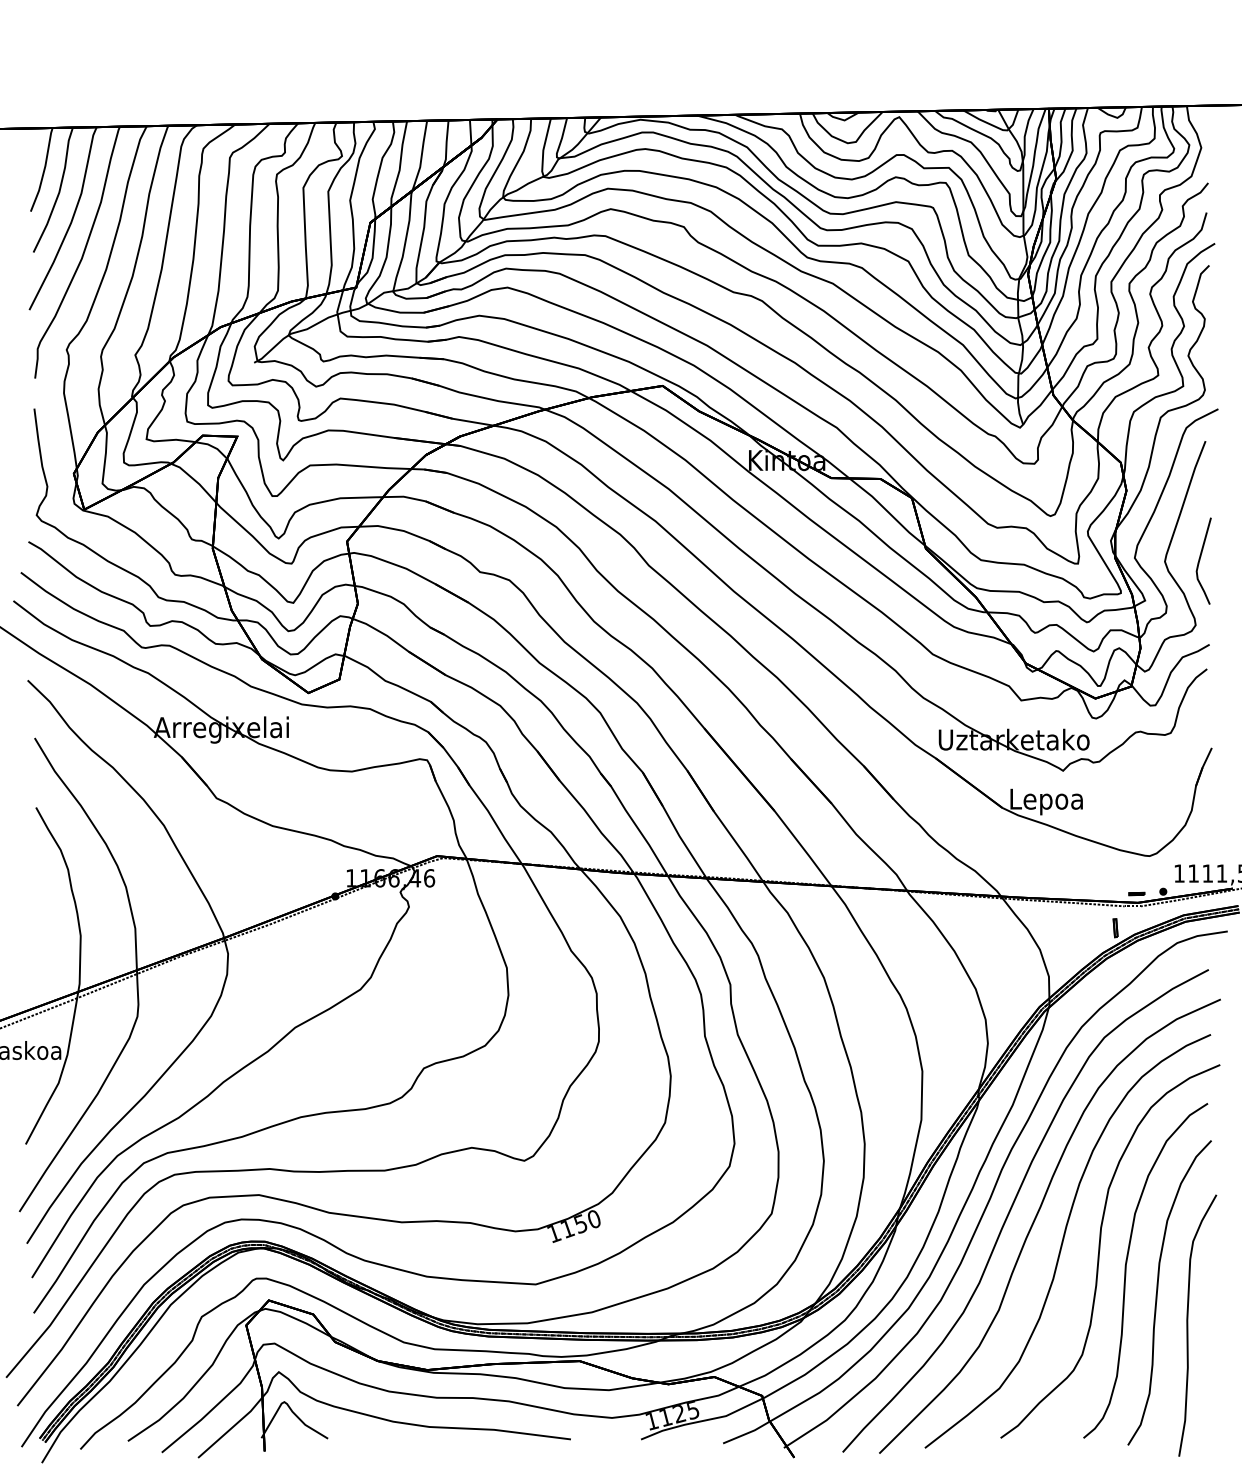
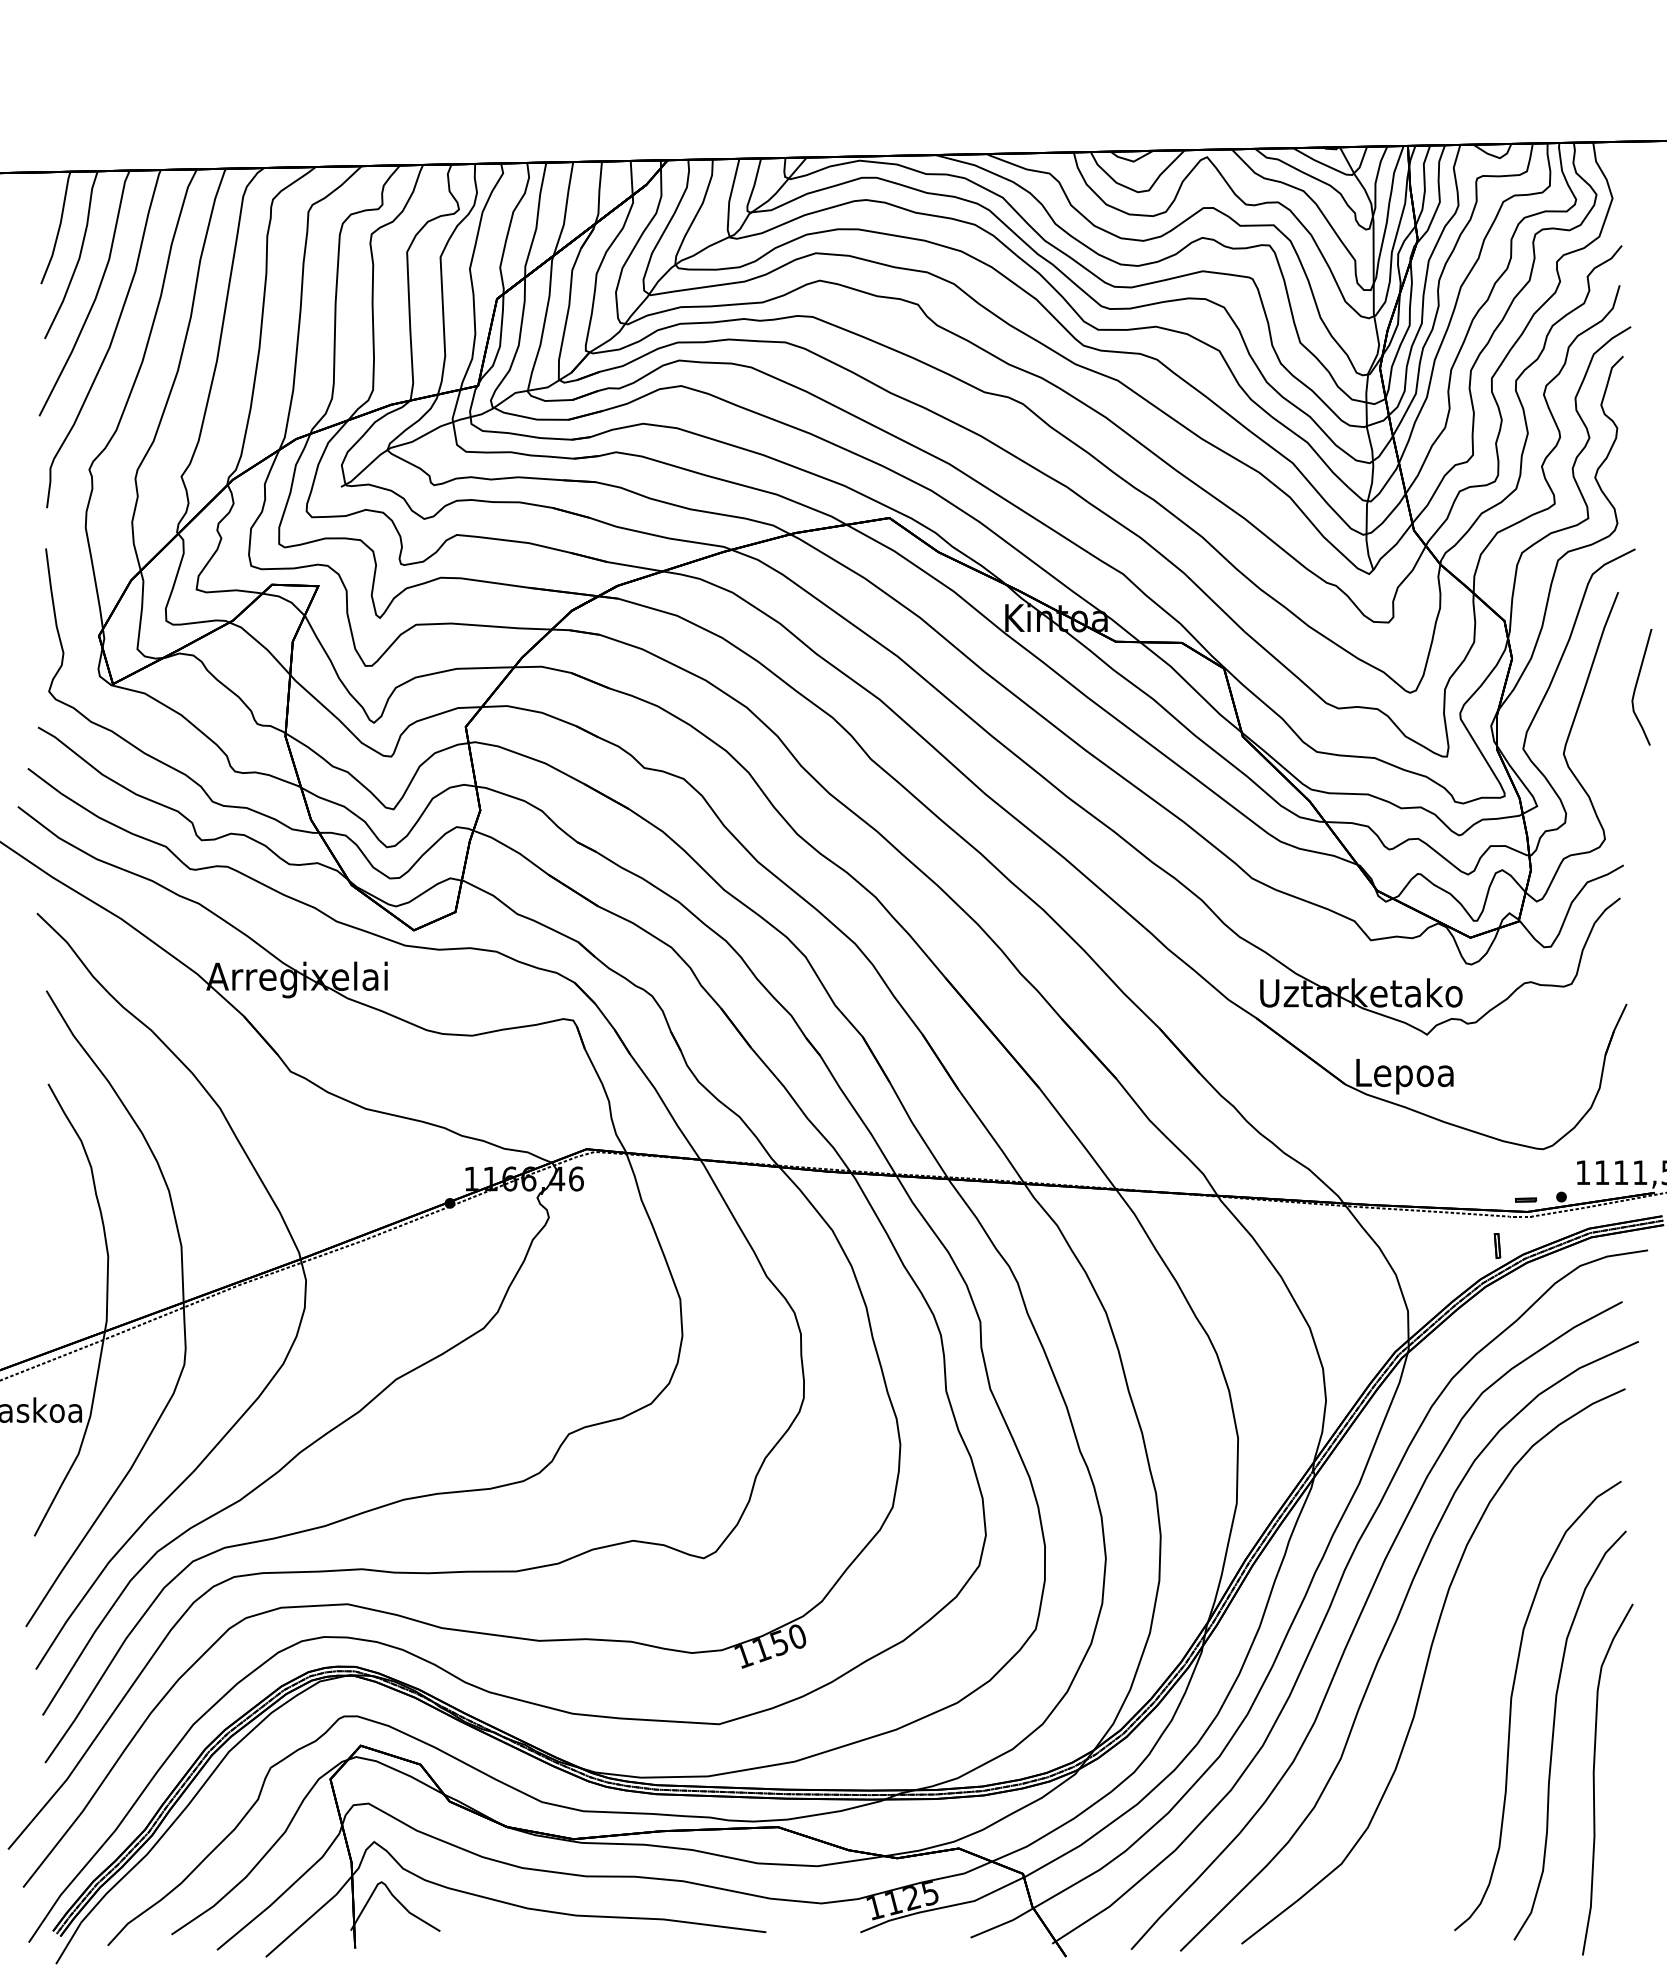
curve: (1200, 559) -> (1637, 684), moved
curve: (1099, 1251) -> (1476, 1679), removed

